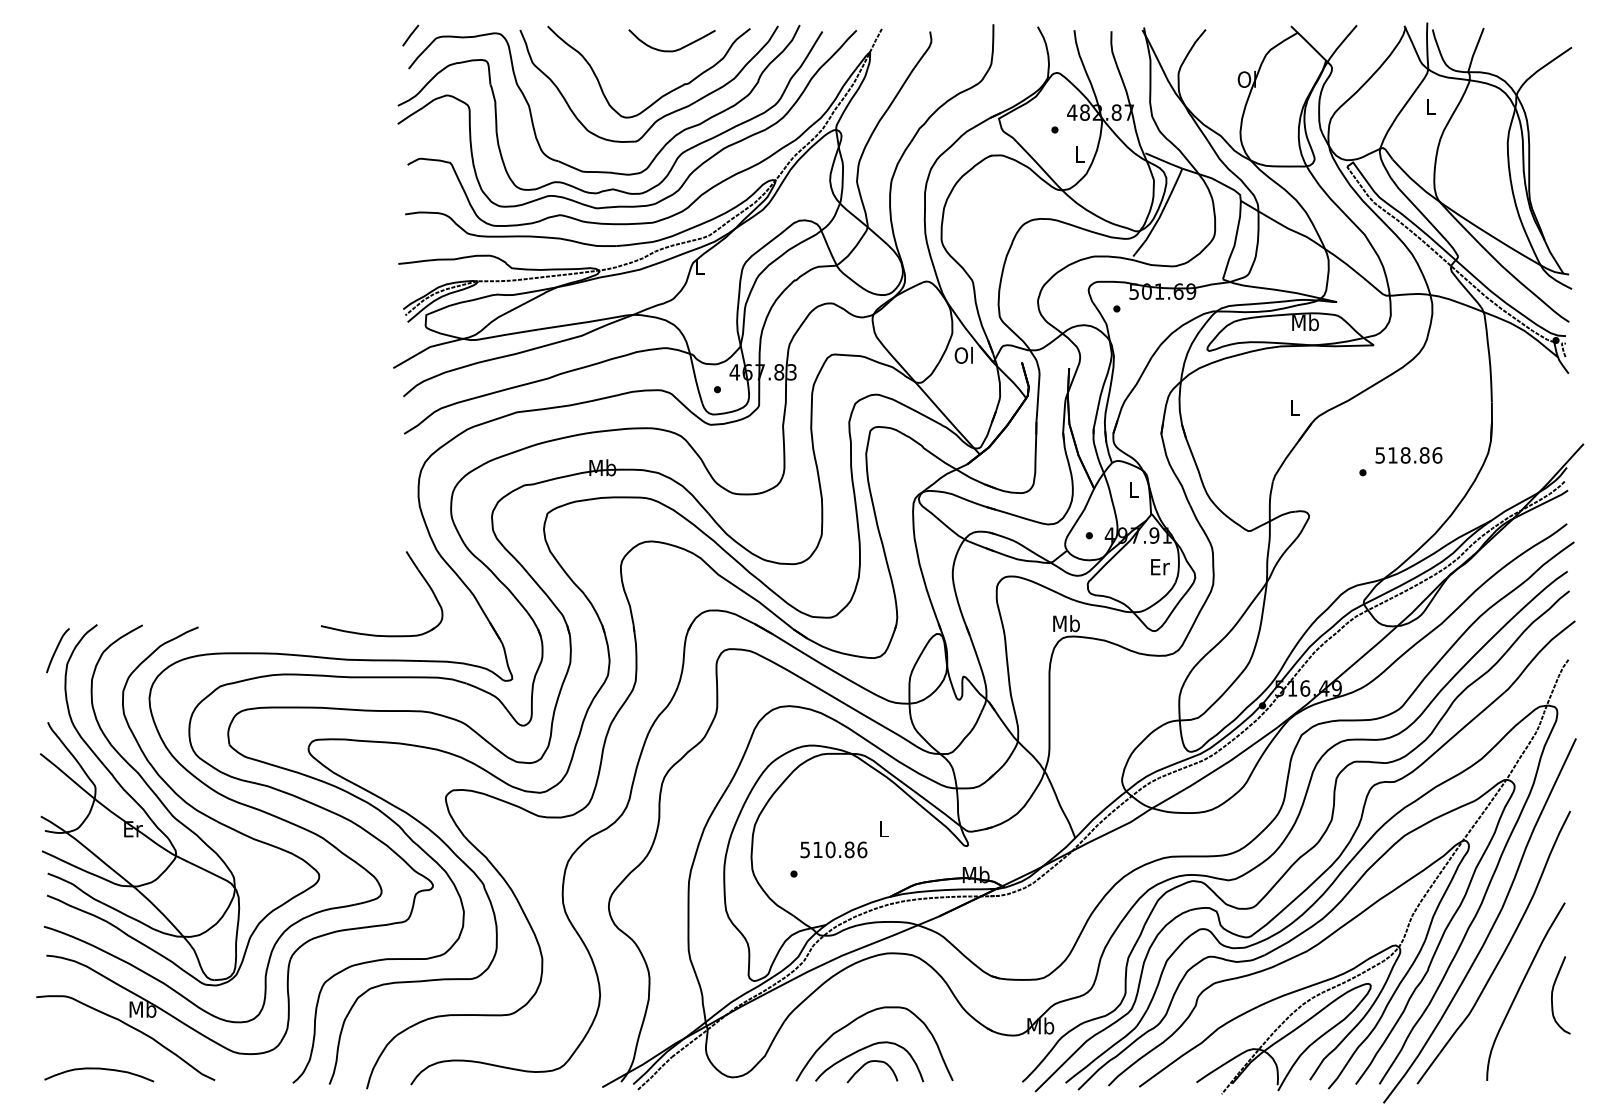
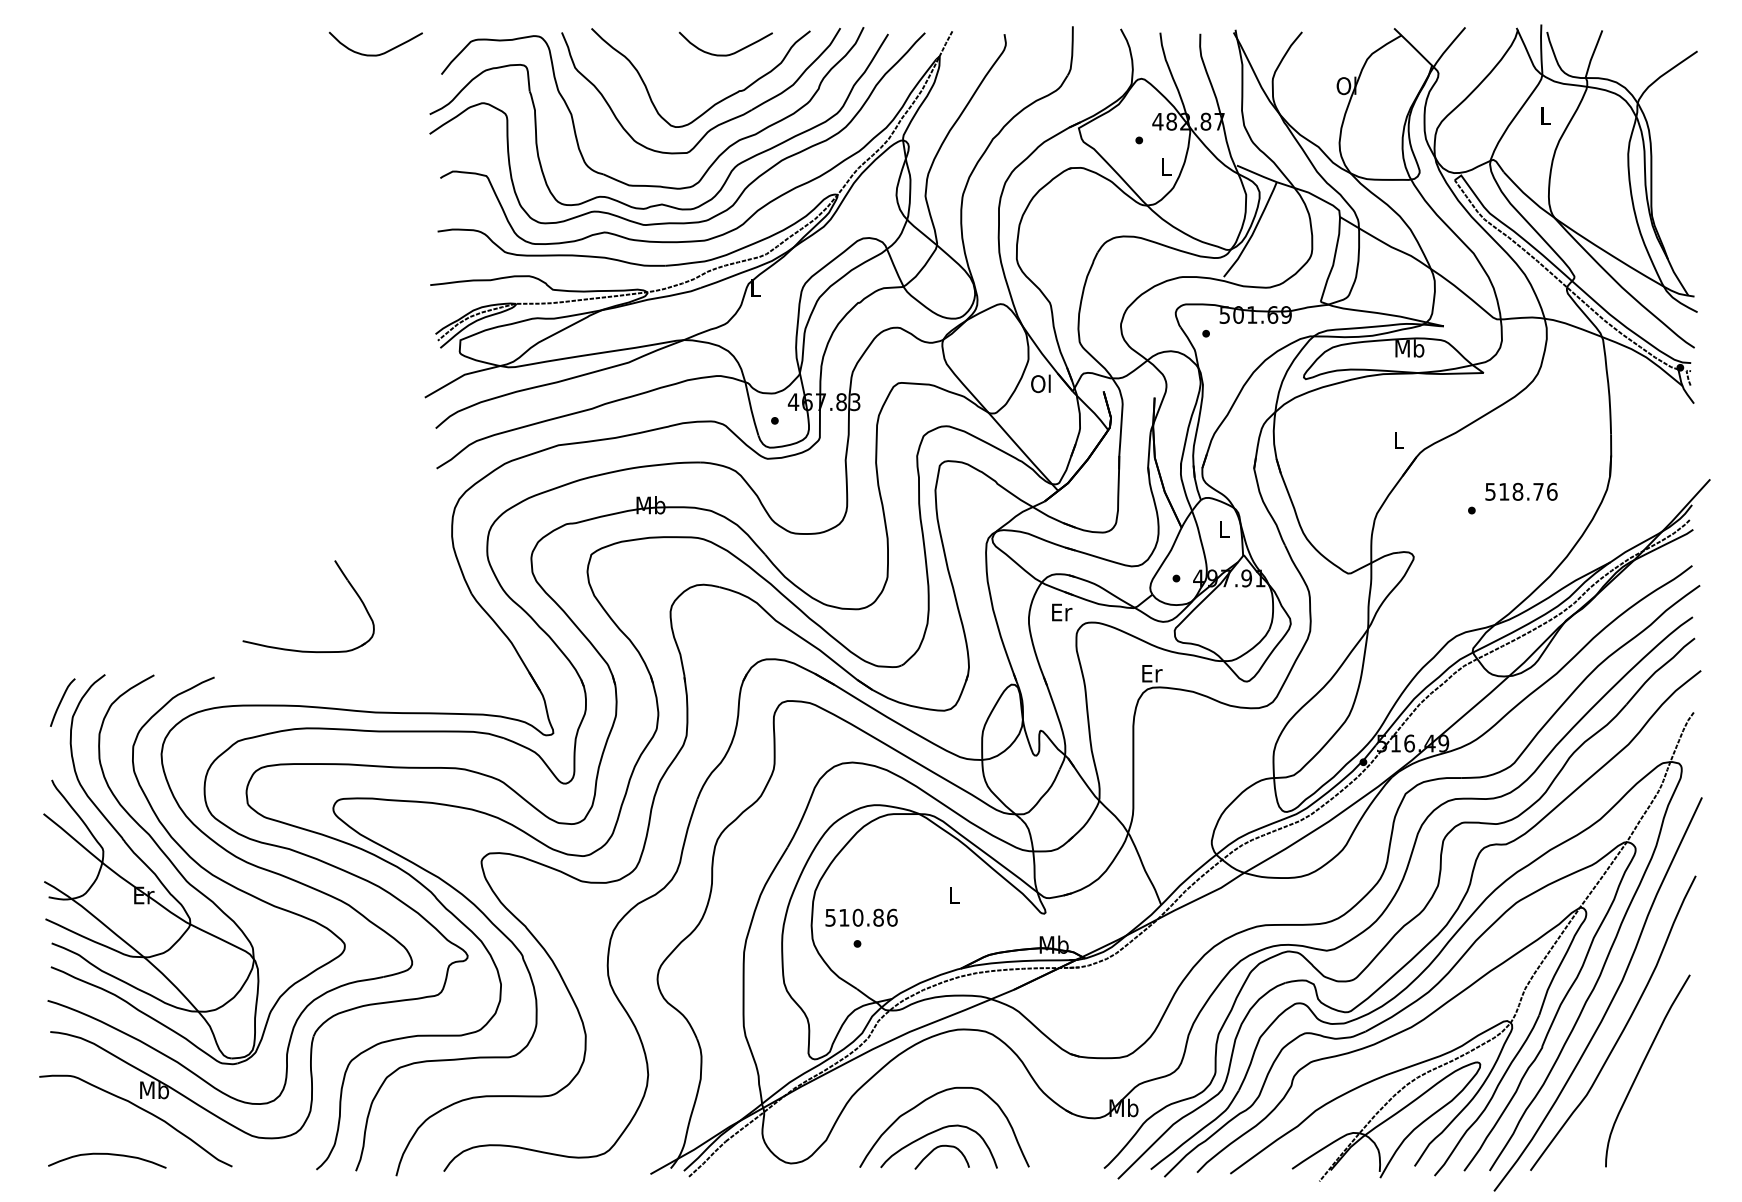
line: (410, 35) -> (443, 38), removed
curve: (347, 50) -> (375, 54), added
text: (1424, 455) -> (1538, 491), 518.86 -> 518.76
text: (1160, 567) -> (1062, 612), moved
text: (1066, 623) -> (1151, 673), Mb -> Er
part: (380, 634) -> (306, 650), moved
text: (833, 849) -> (861, 917), moved
curve: (1553, 992) -> (1677, 1071), removed

